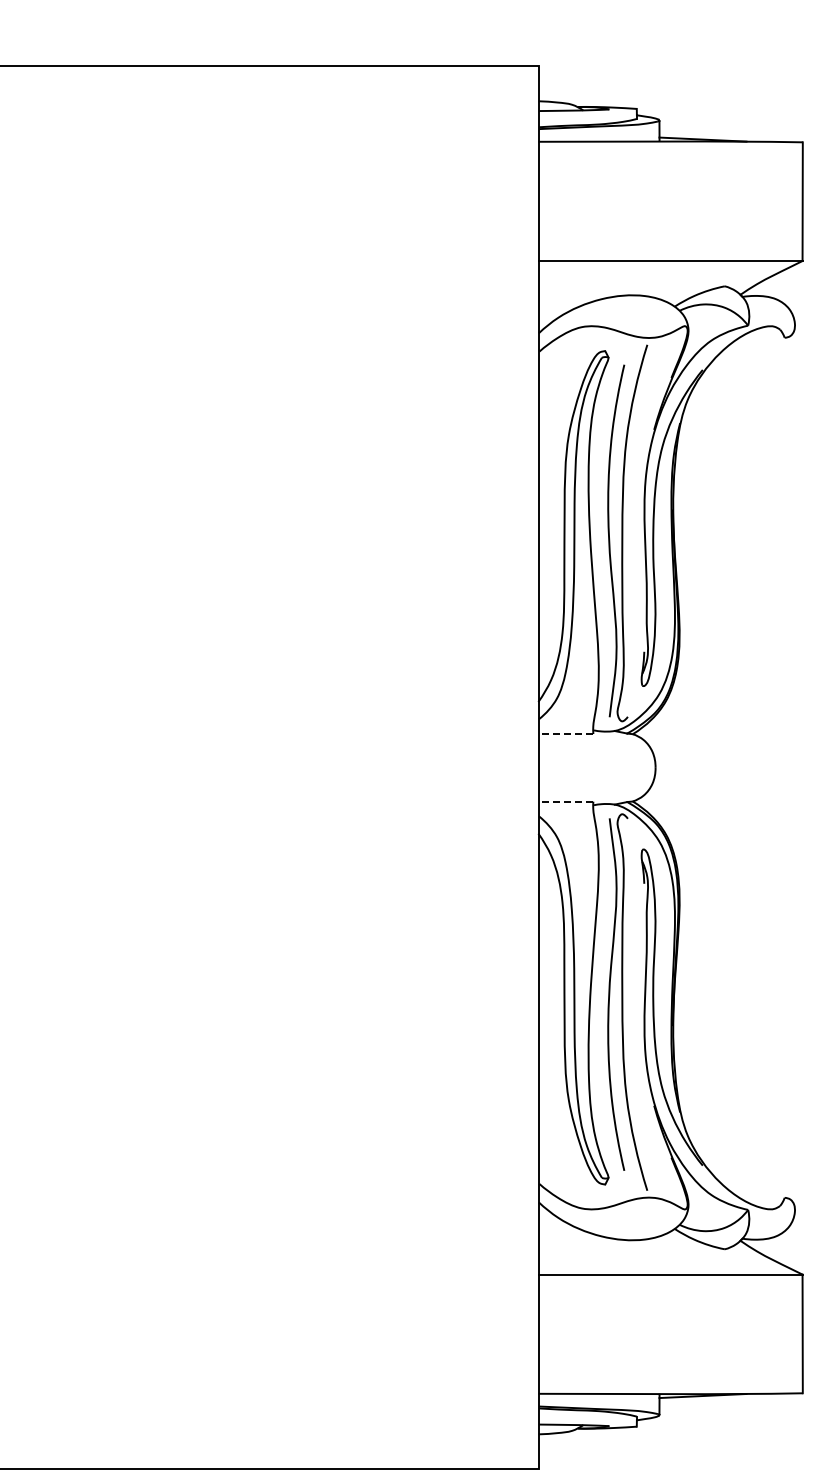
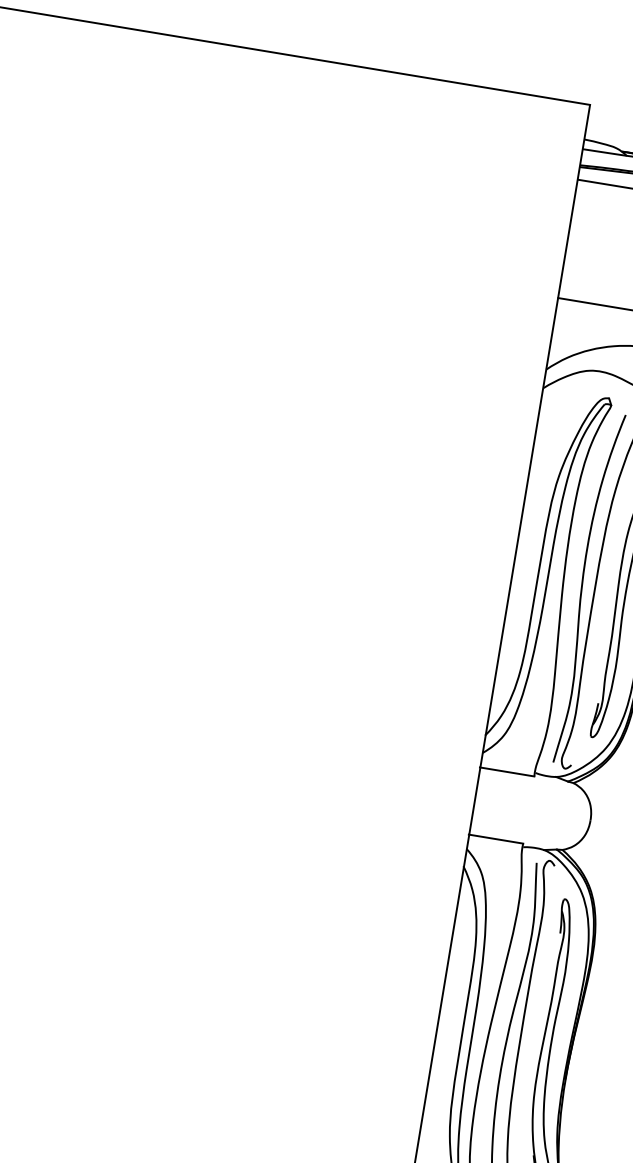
line: (565, 734) -> (506, 772), dashed -> solid
line: (565, 801) -> (495, 838), dashed -> solid

